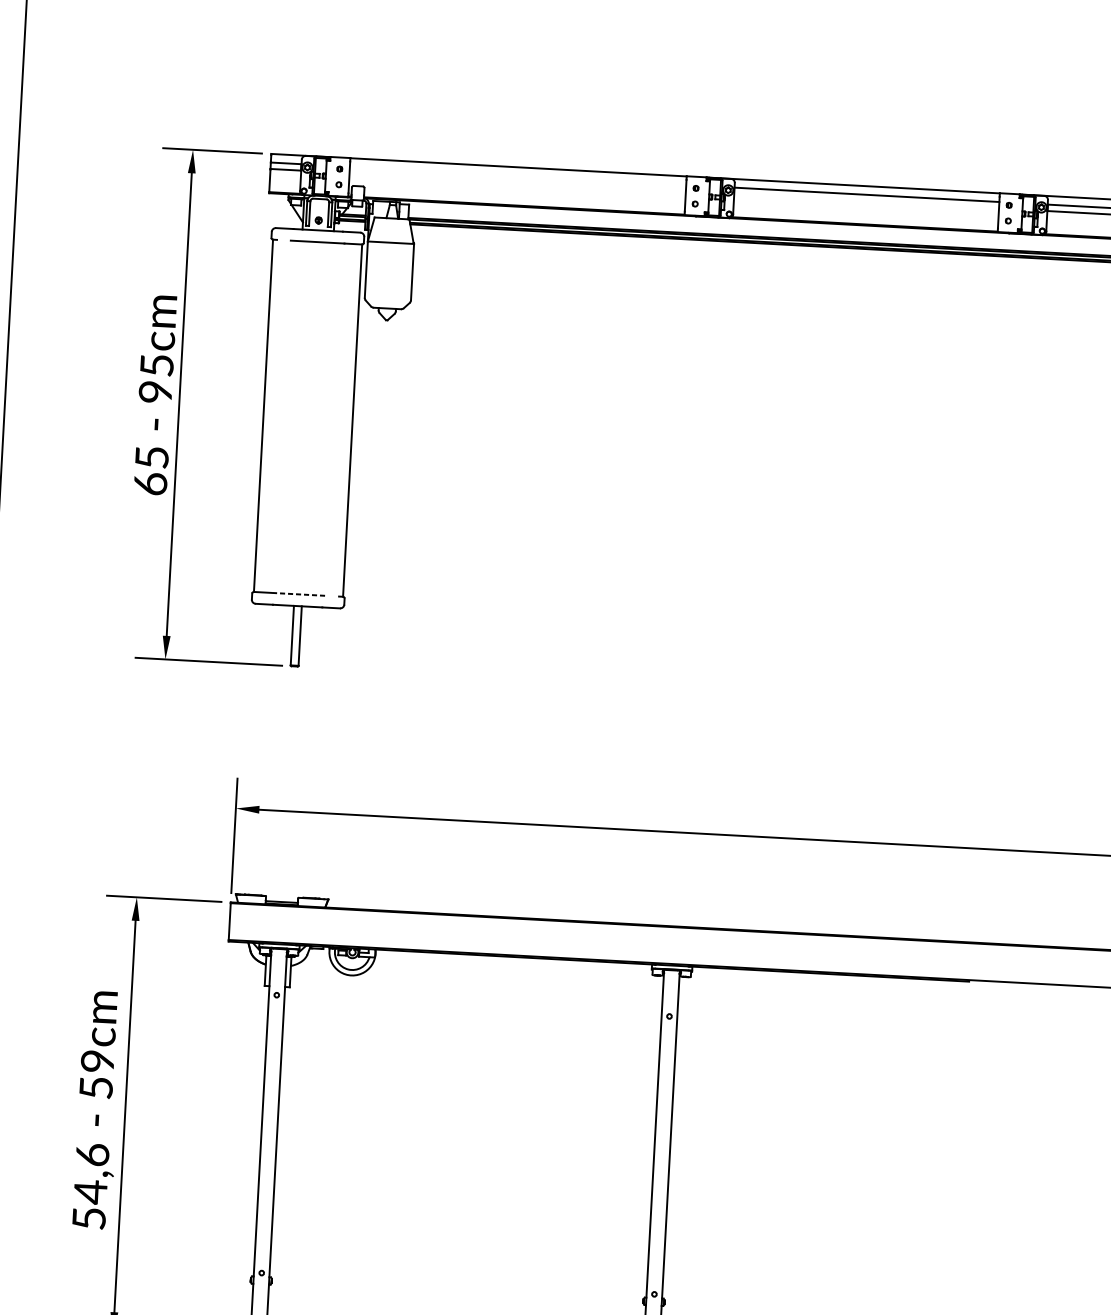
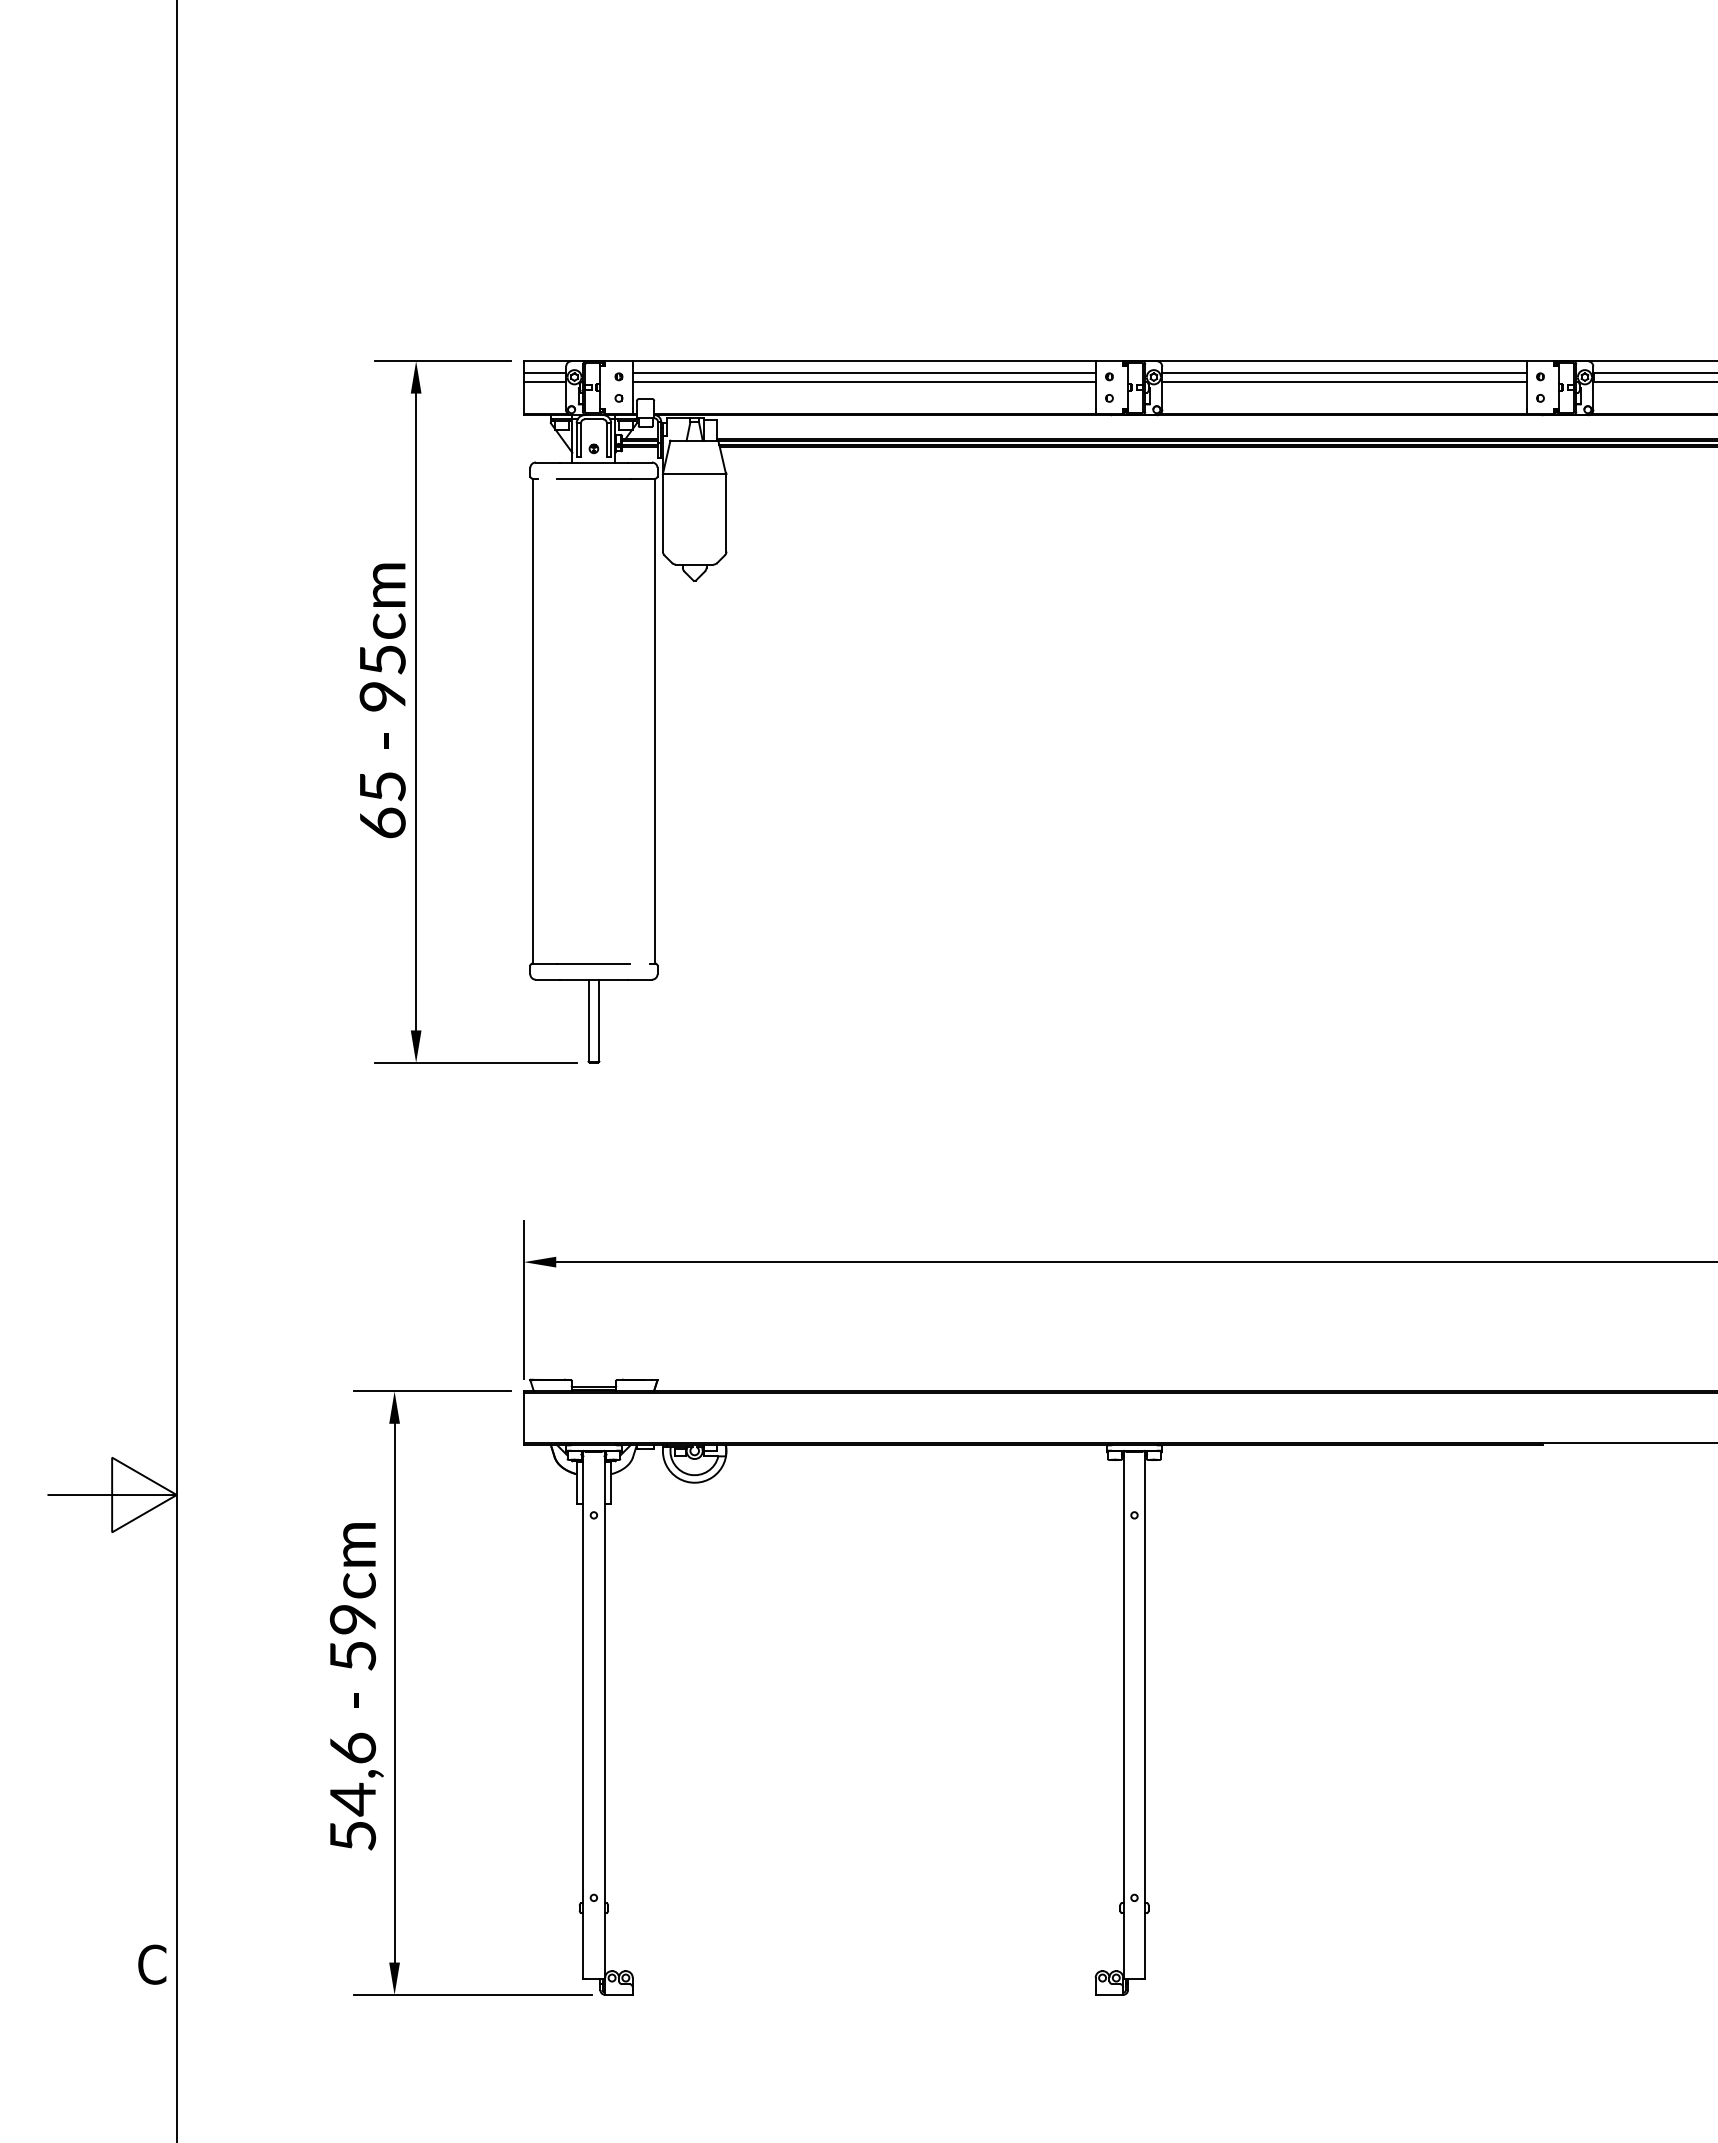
line: (517, 175) -> (863, 372), added
line: (517, 182) -> (863, 381), added
line: (866, 201) -> (1344, 381), added
line: (298, 594) -> (593, 963), dashed -> solid

